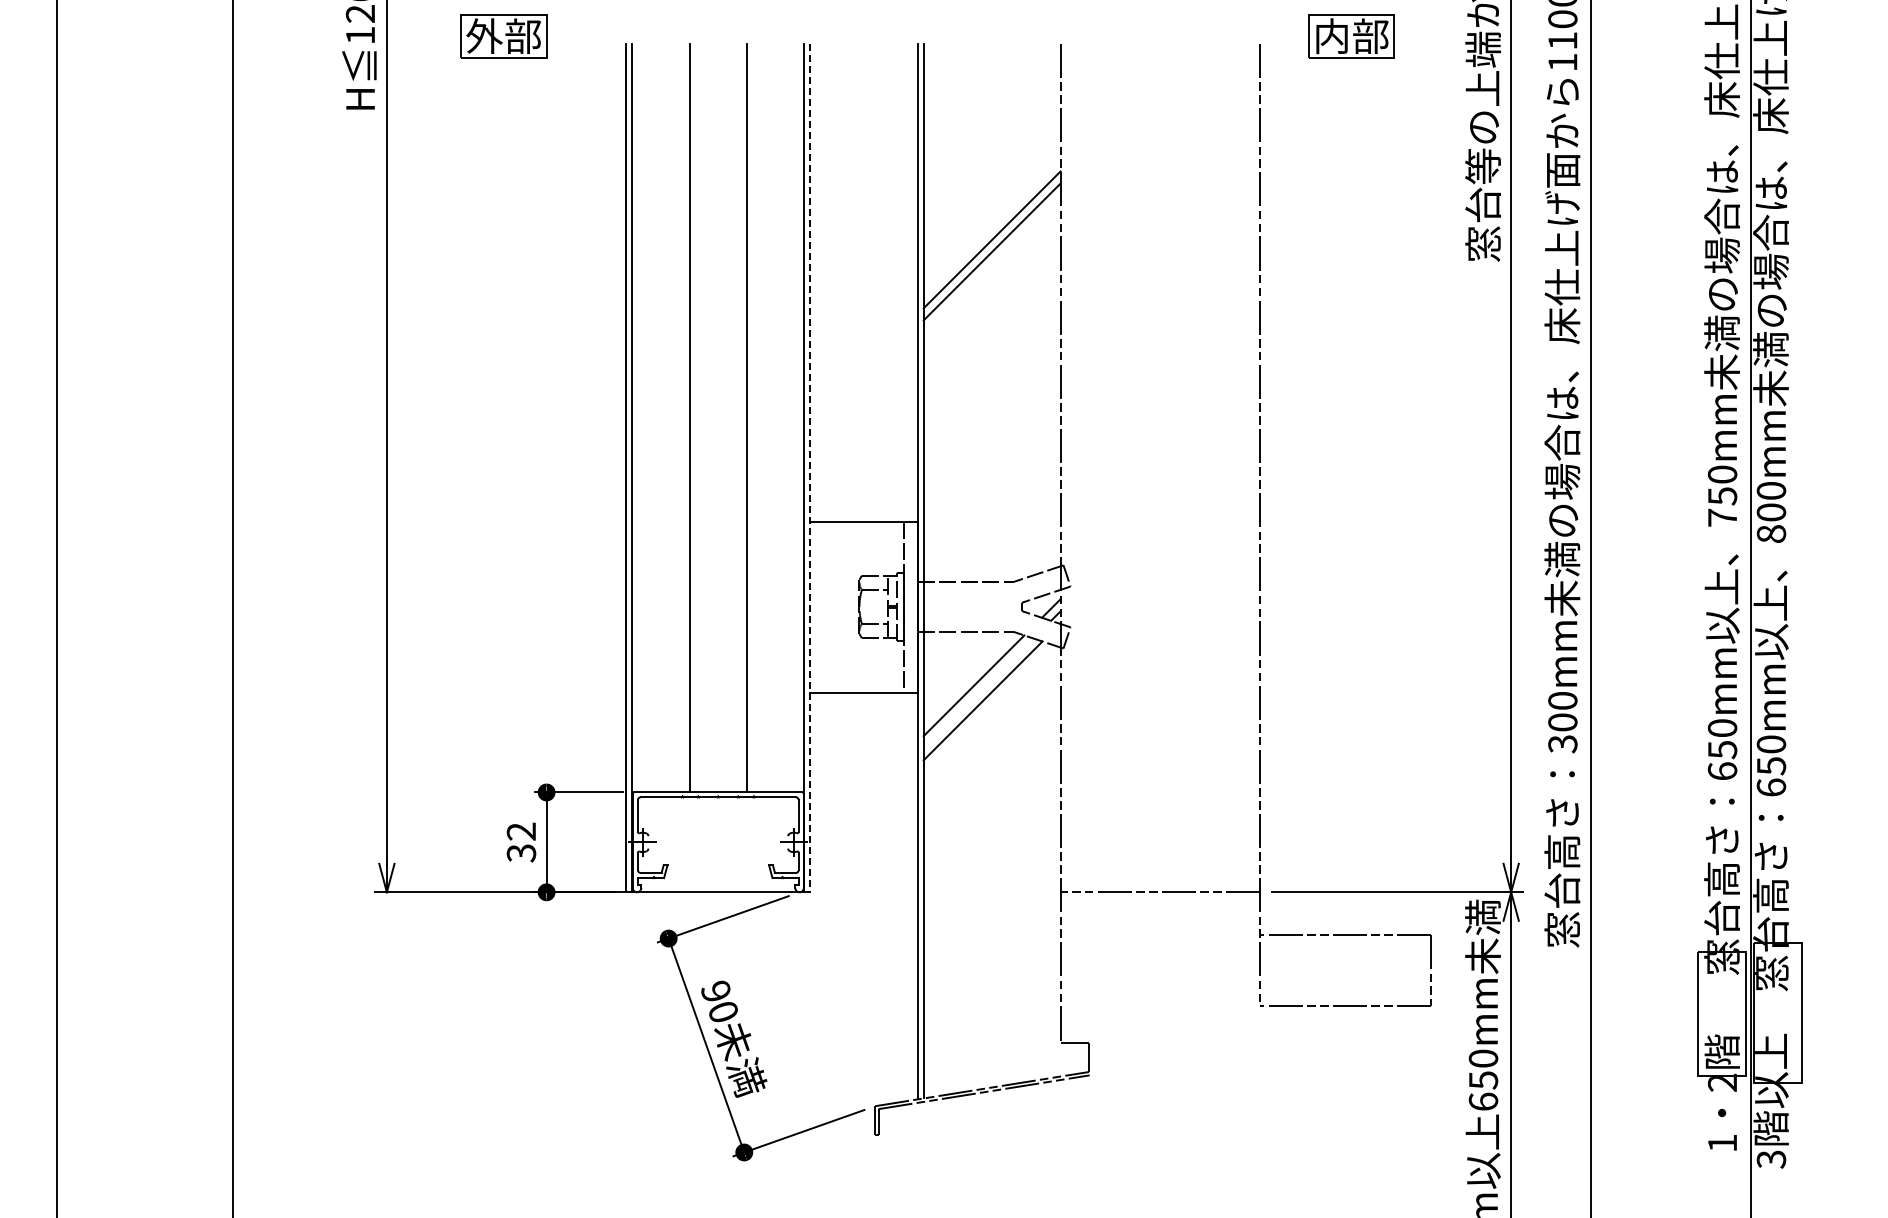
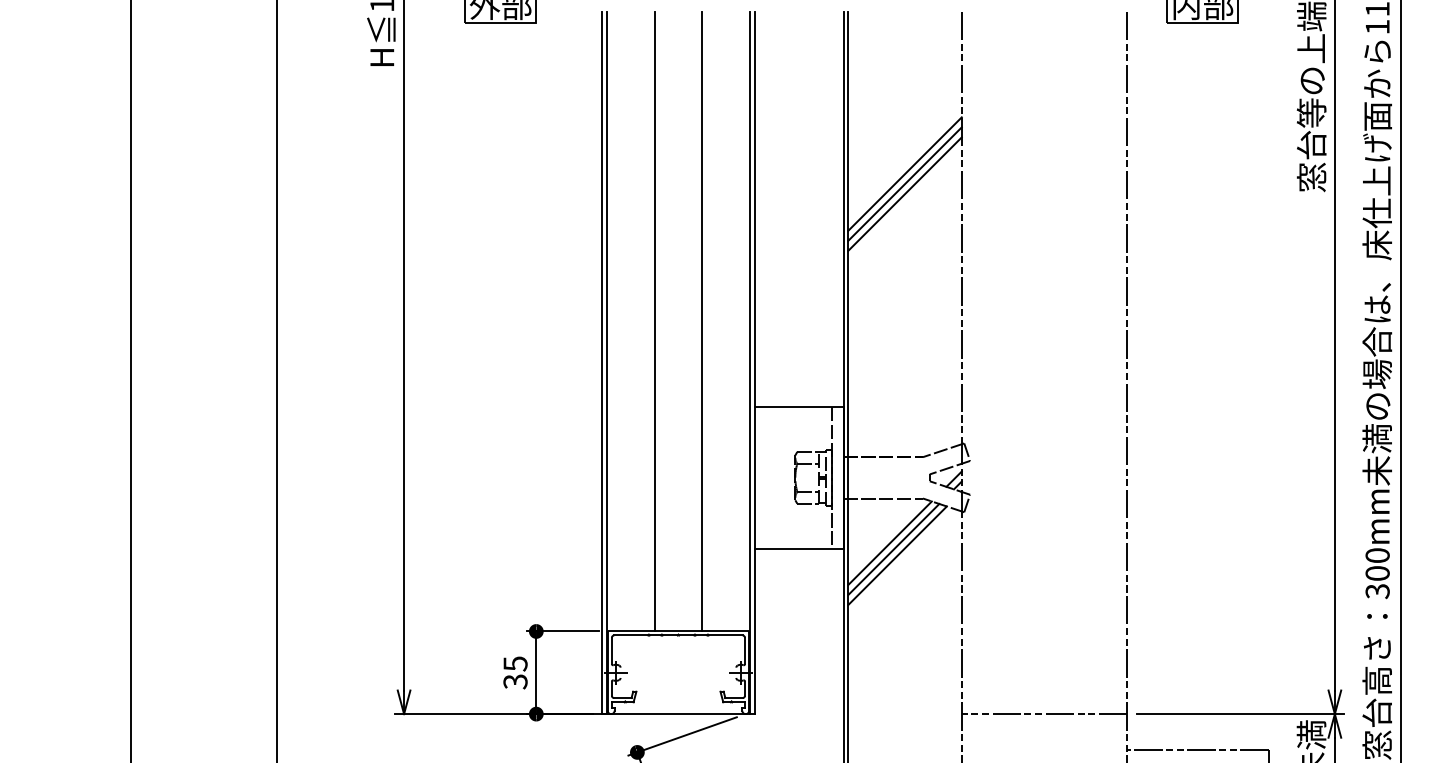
line: (991, 263) -> (904, 193), added
line: (810, 468) -> (754, 363), dashed -> solid
line: (978, 693) -> (893, 549), added
text: (521, 831) -> (515, 663), 32 -> 35

